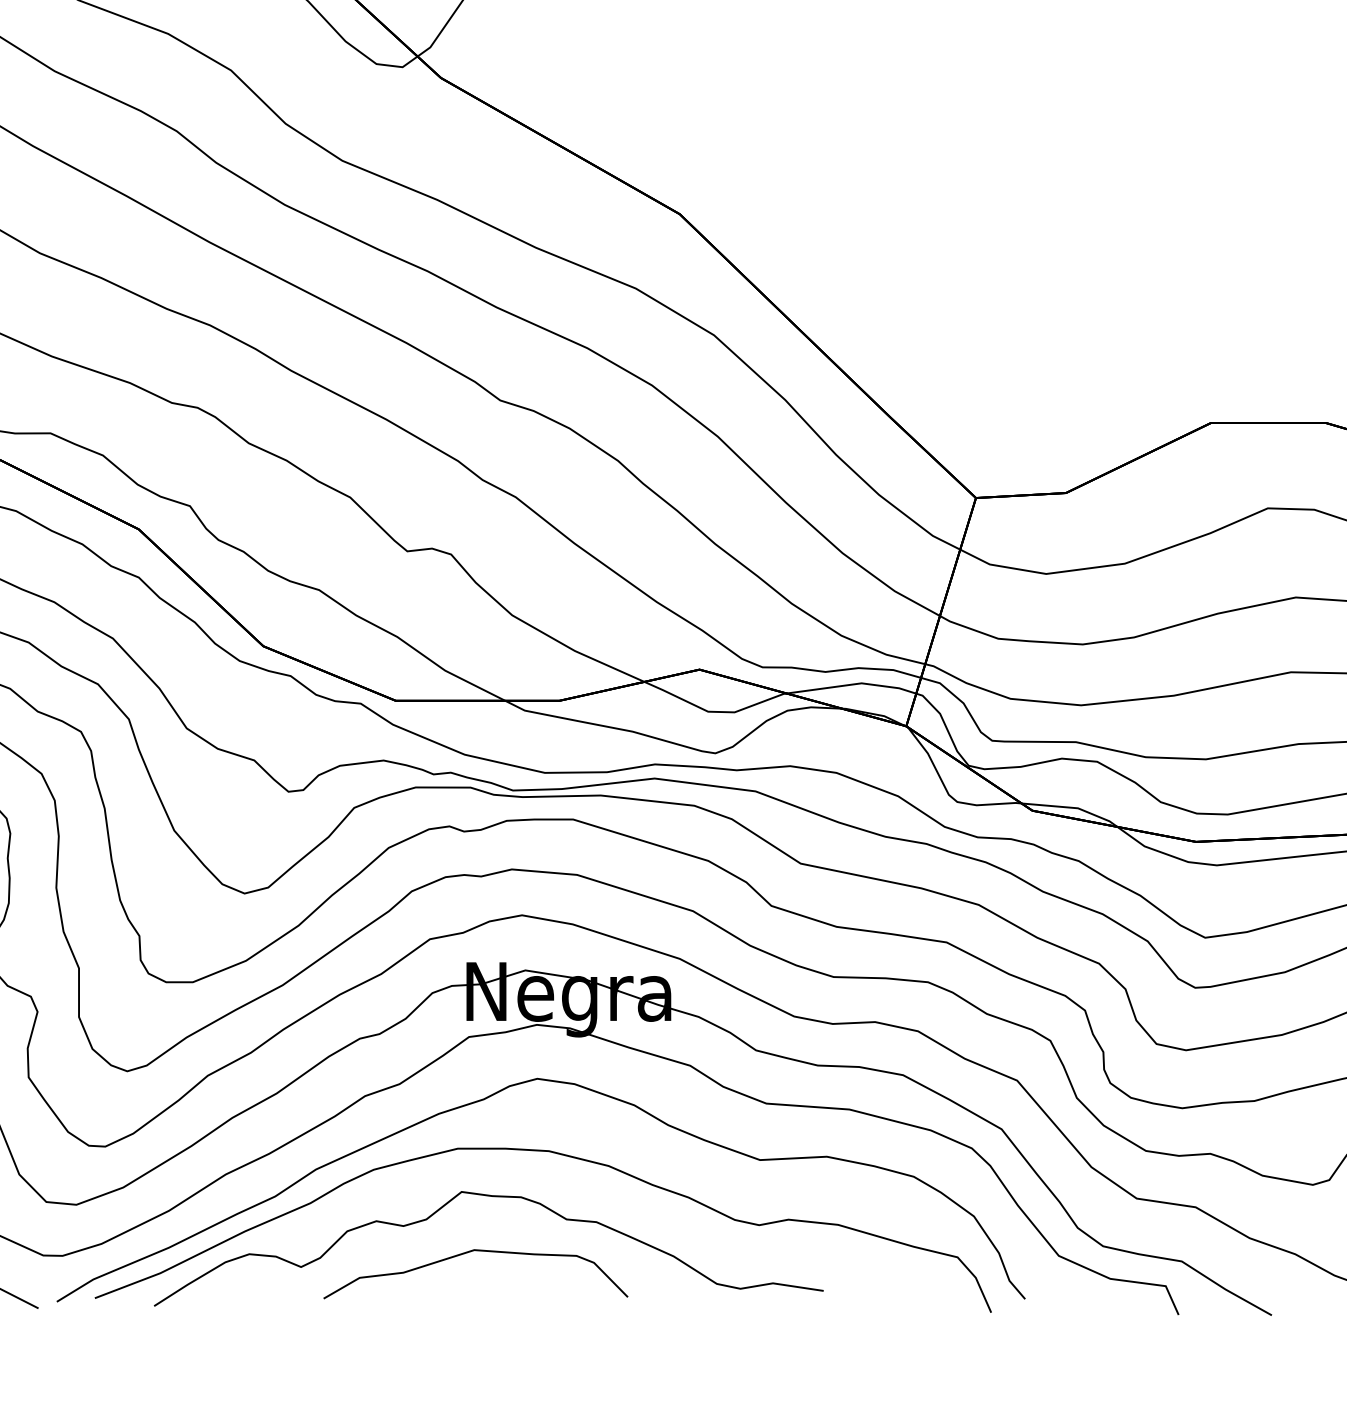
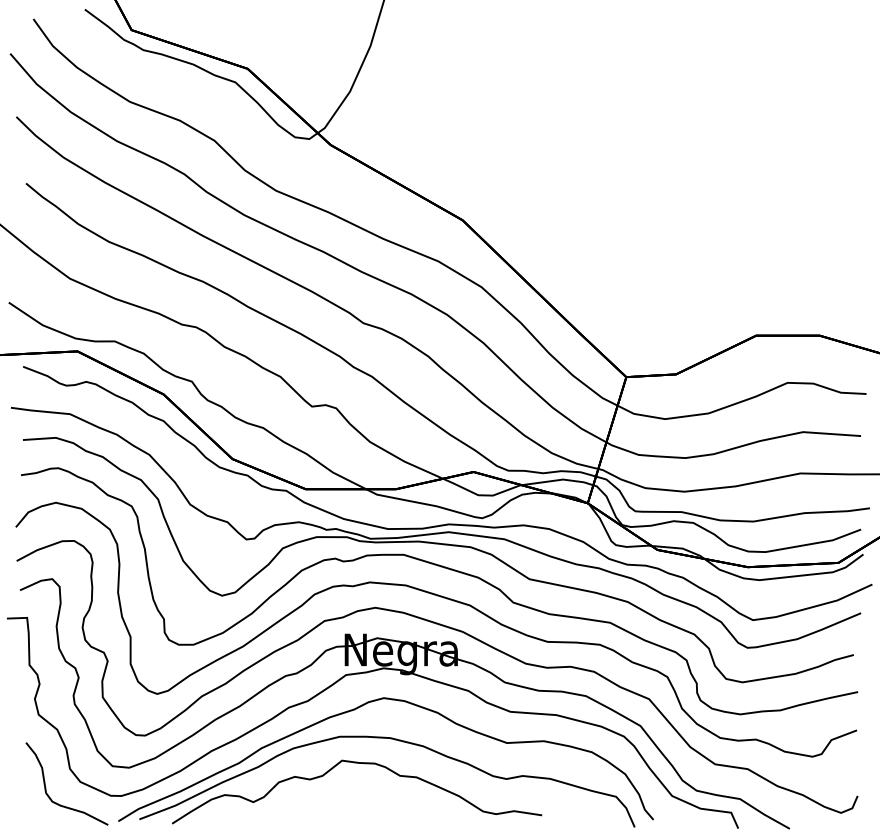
curve: (471, 1253) -> (347, 794), removed

